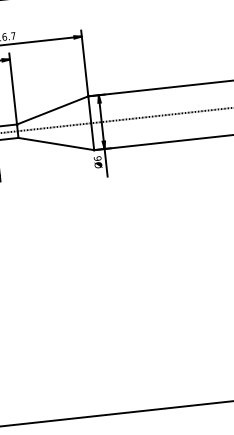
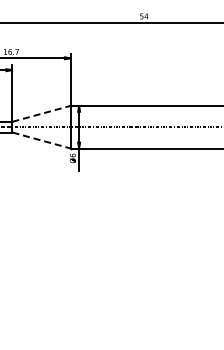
line: (53, 109) -> (42, 113), solid -> dashed
line: (57, 143) -> (42, 140), solid -> dashed

